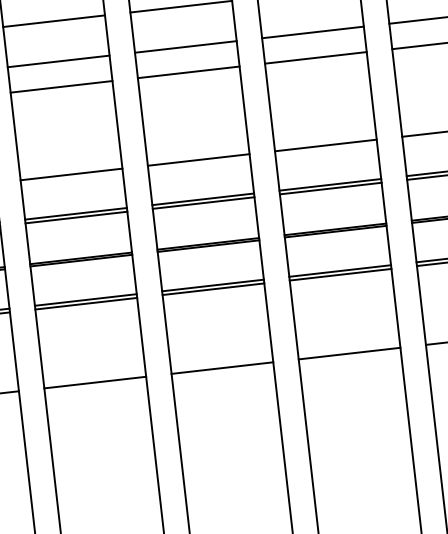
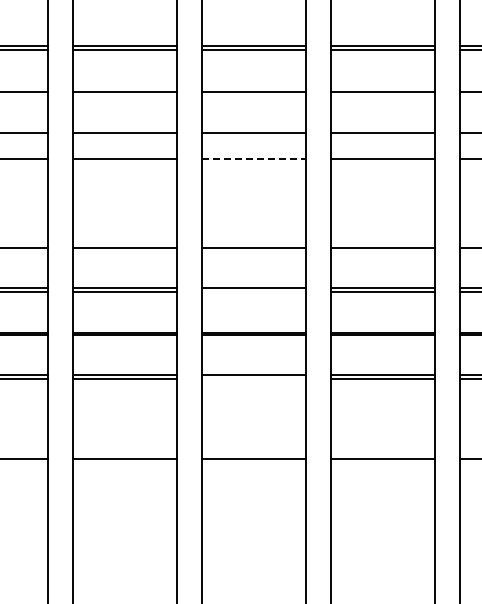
line: (188, 72) -> (253, 159), solid -> dashed
line: (203, 202) -> (253, 291), removed
line: (213, 289) -> (253, 379), removed

